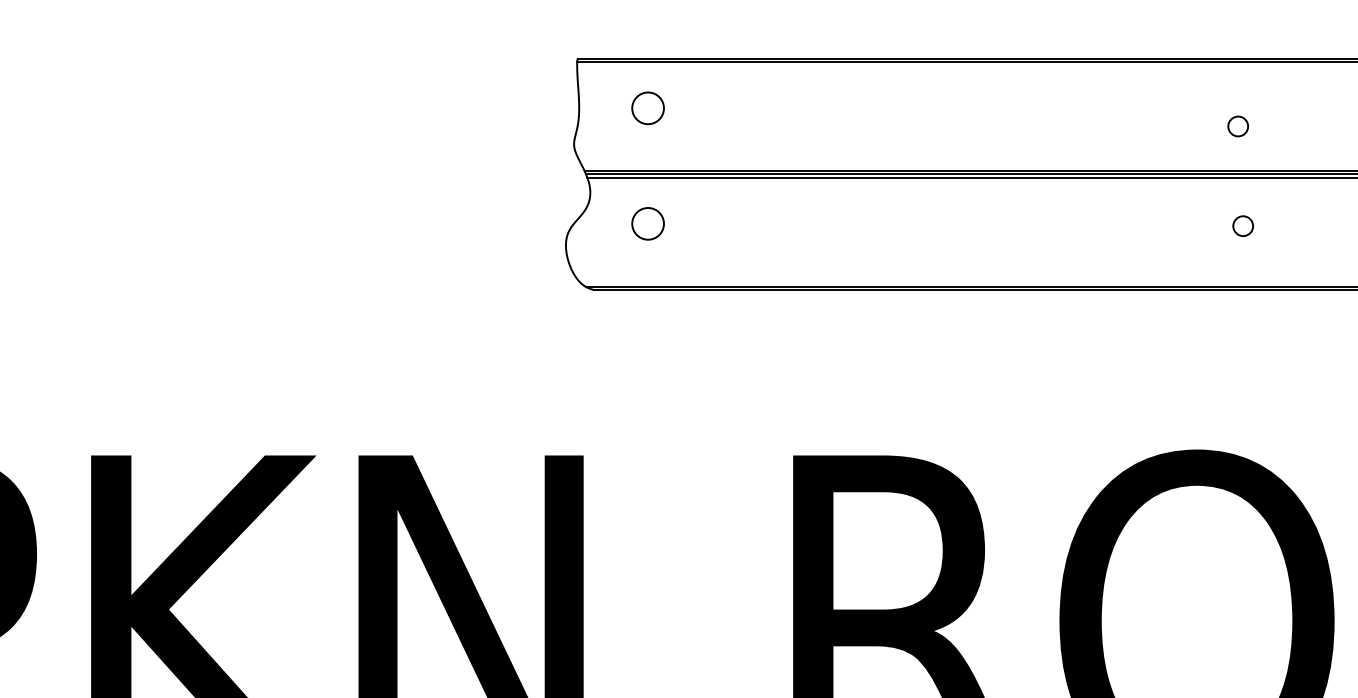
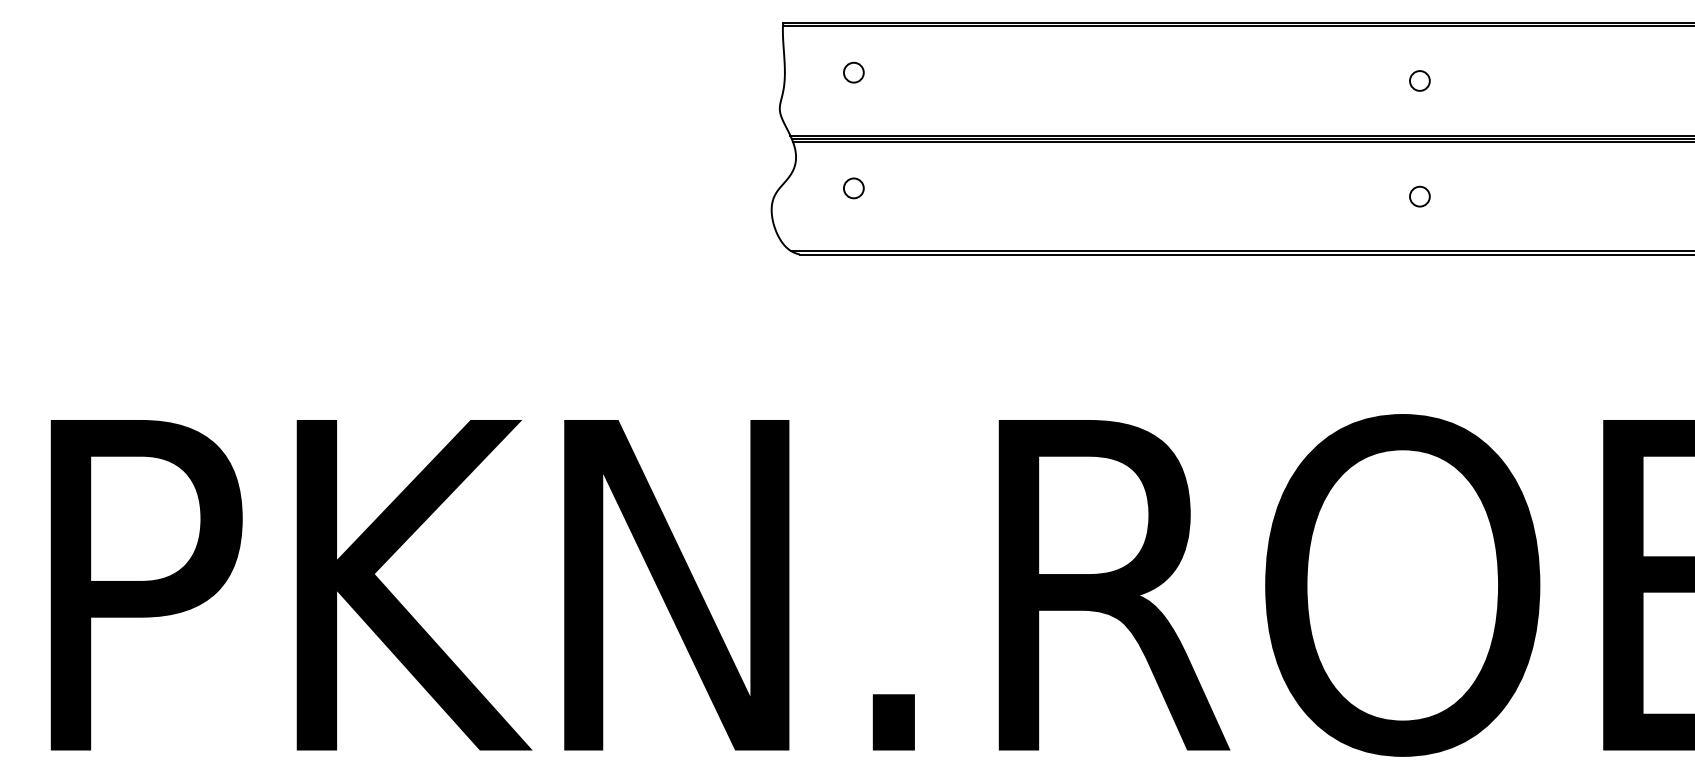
circle: (647, 108) -> (853, 72), size x0.62
circle: (1237, 126) -> (1419, 80), moved
circle: (647, 224) -> (853, 188), size x0.62
circle: (1242, 226) -> (1419, 196), moved

